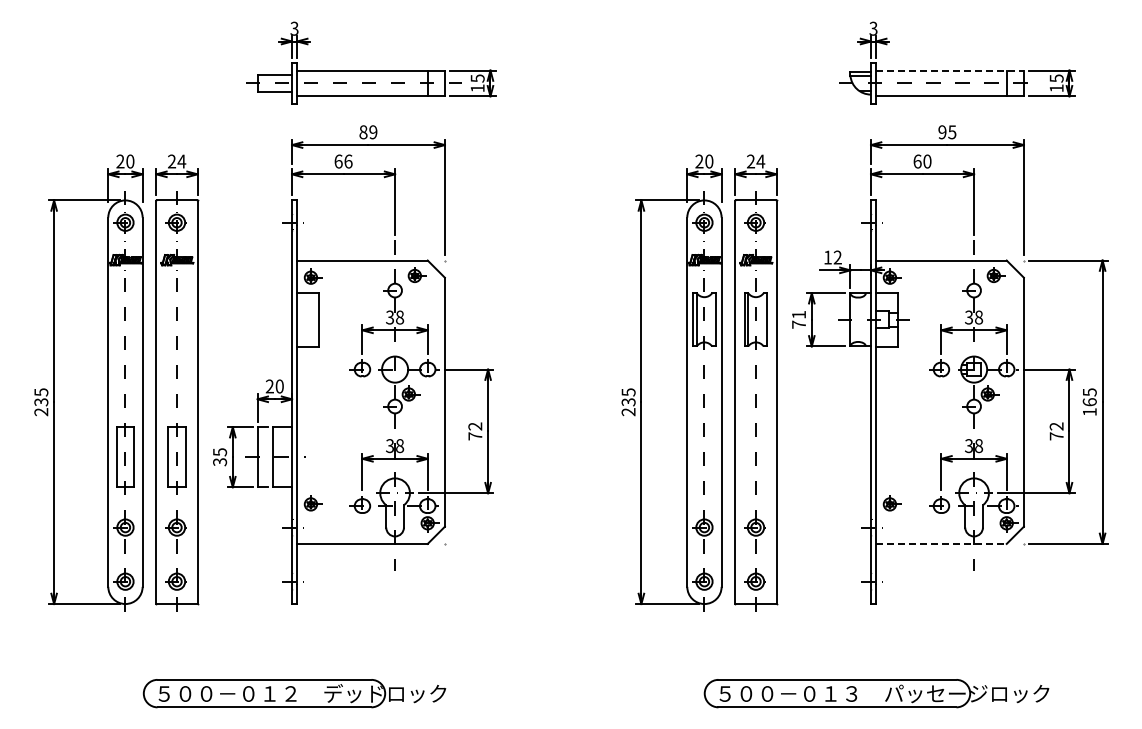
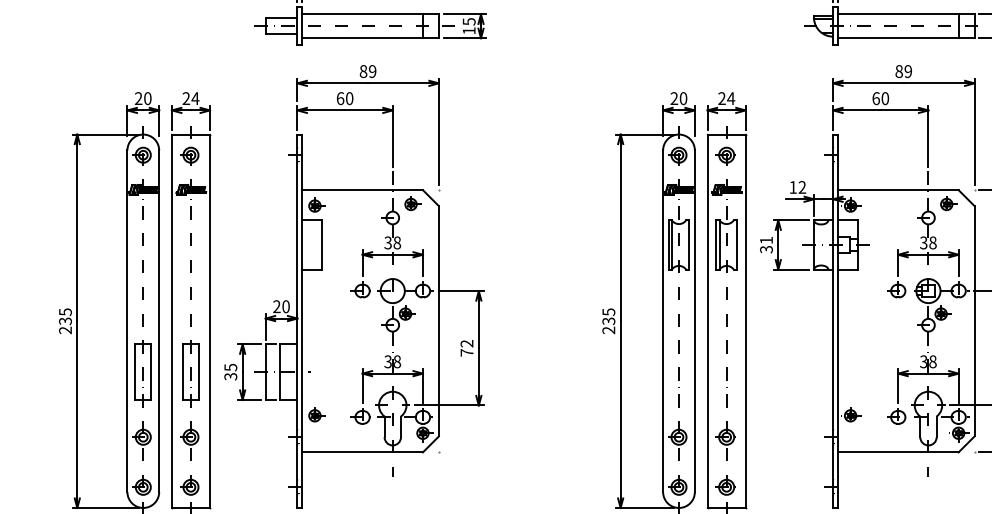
line: (950, 70) -> (906, 14), dashed -> solid
text: (947, 132) -> (903, 71), 95 -> 89
text: (348, 161) -> (349, 98), 66 -> 60
text: (799, 324) -> (766, 249), 71 -> 31
line: (941, 543) -> (898, 451), dashed -> solid

